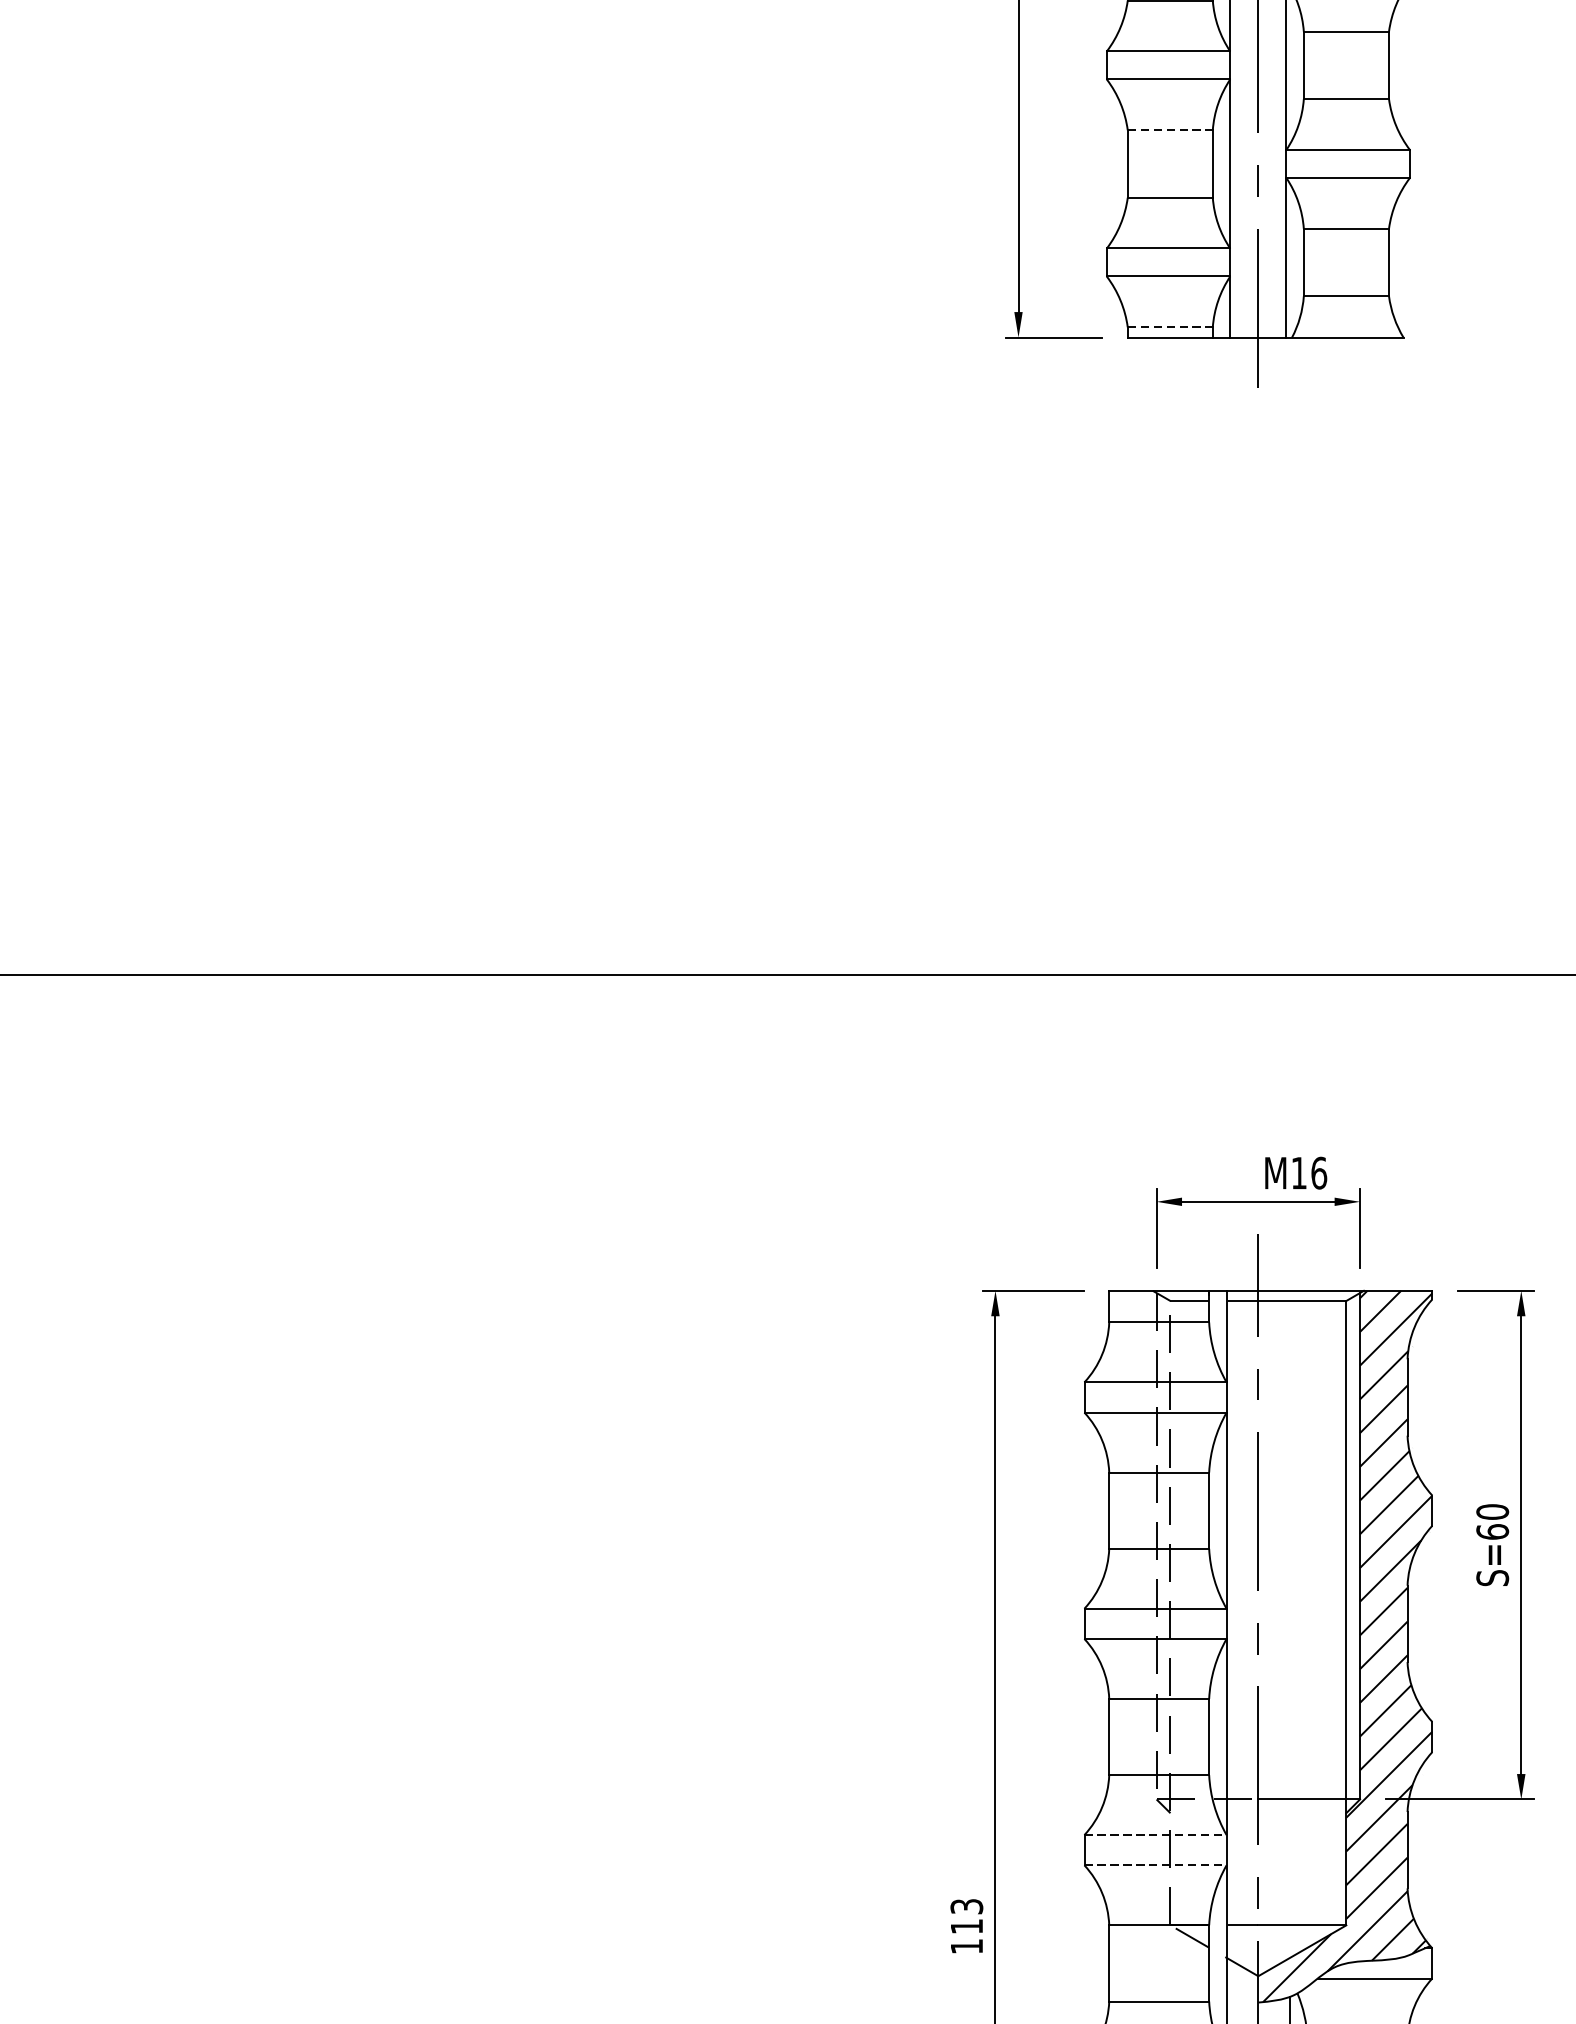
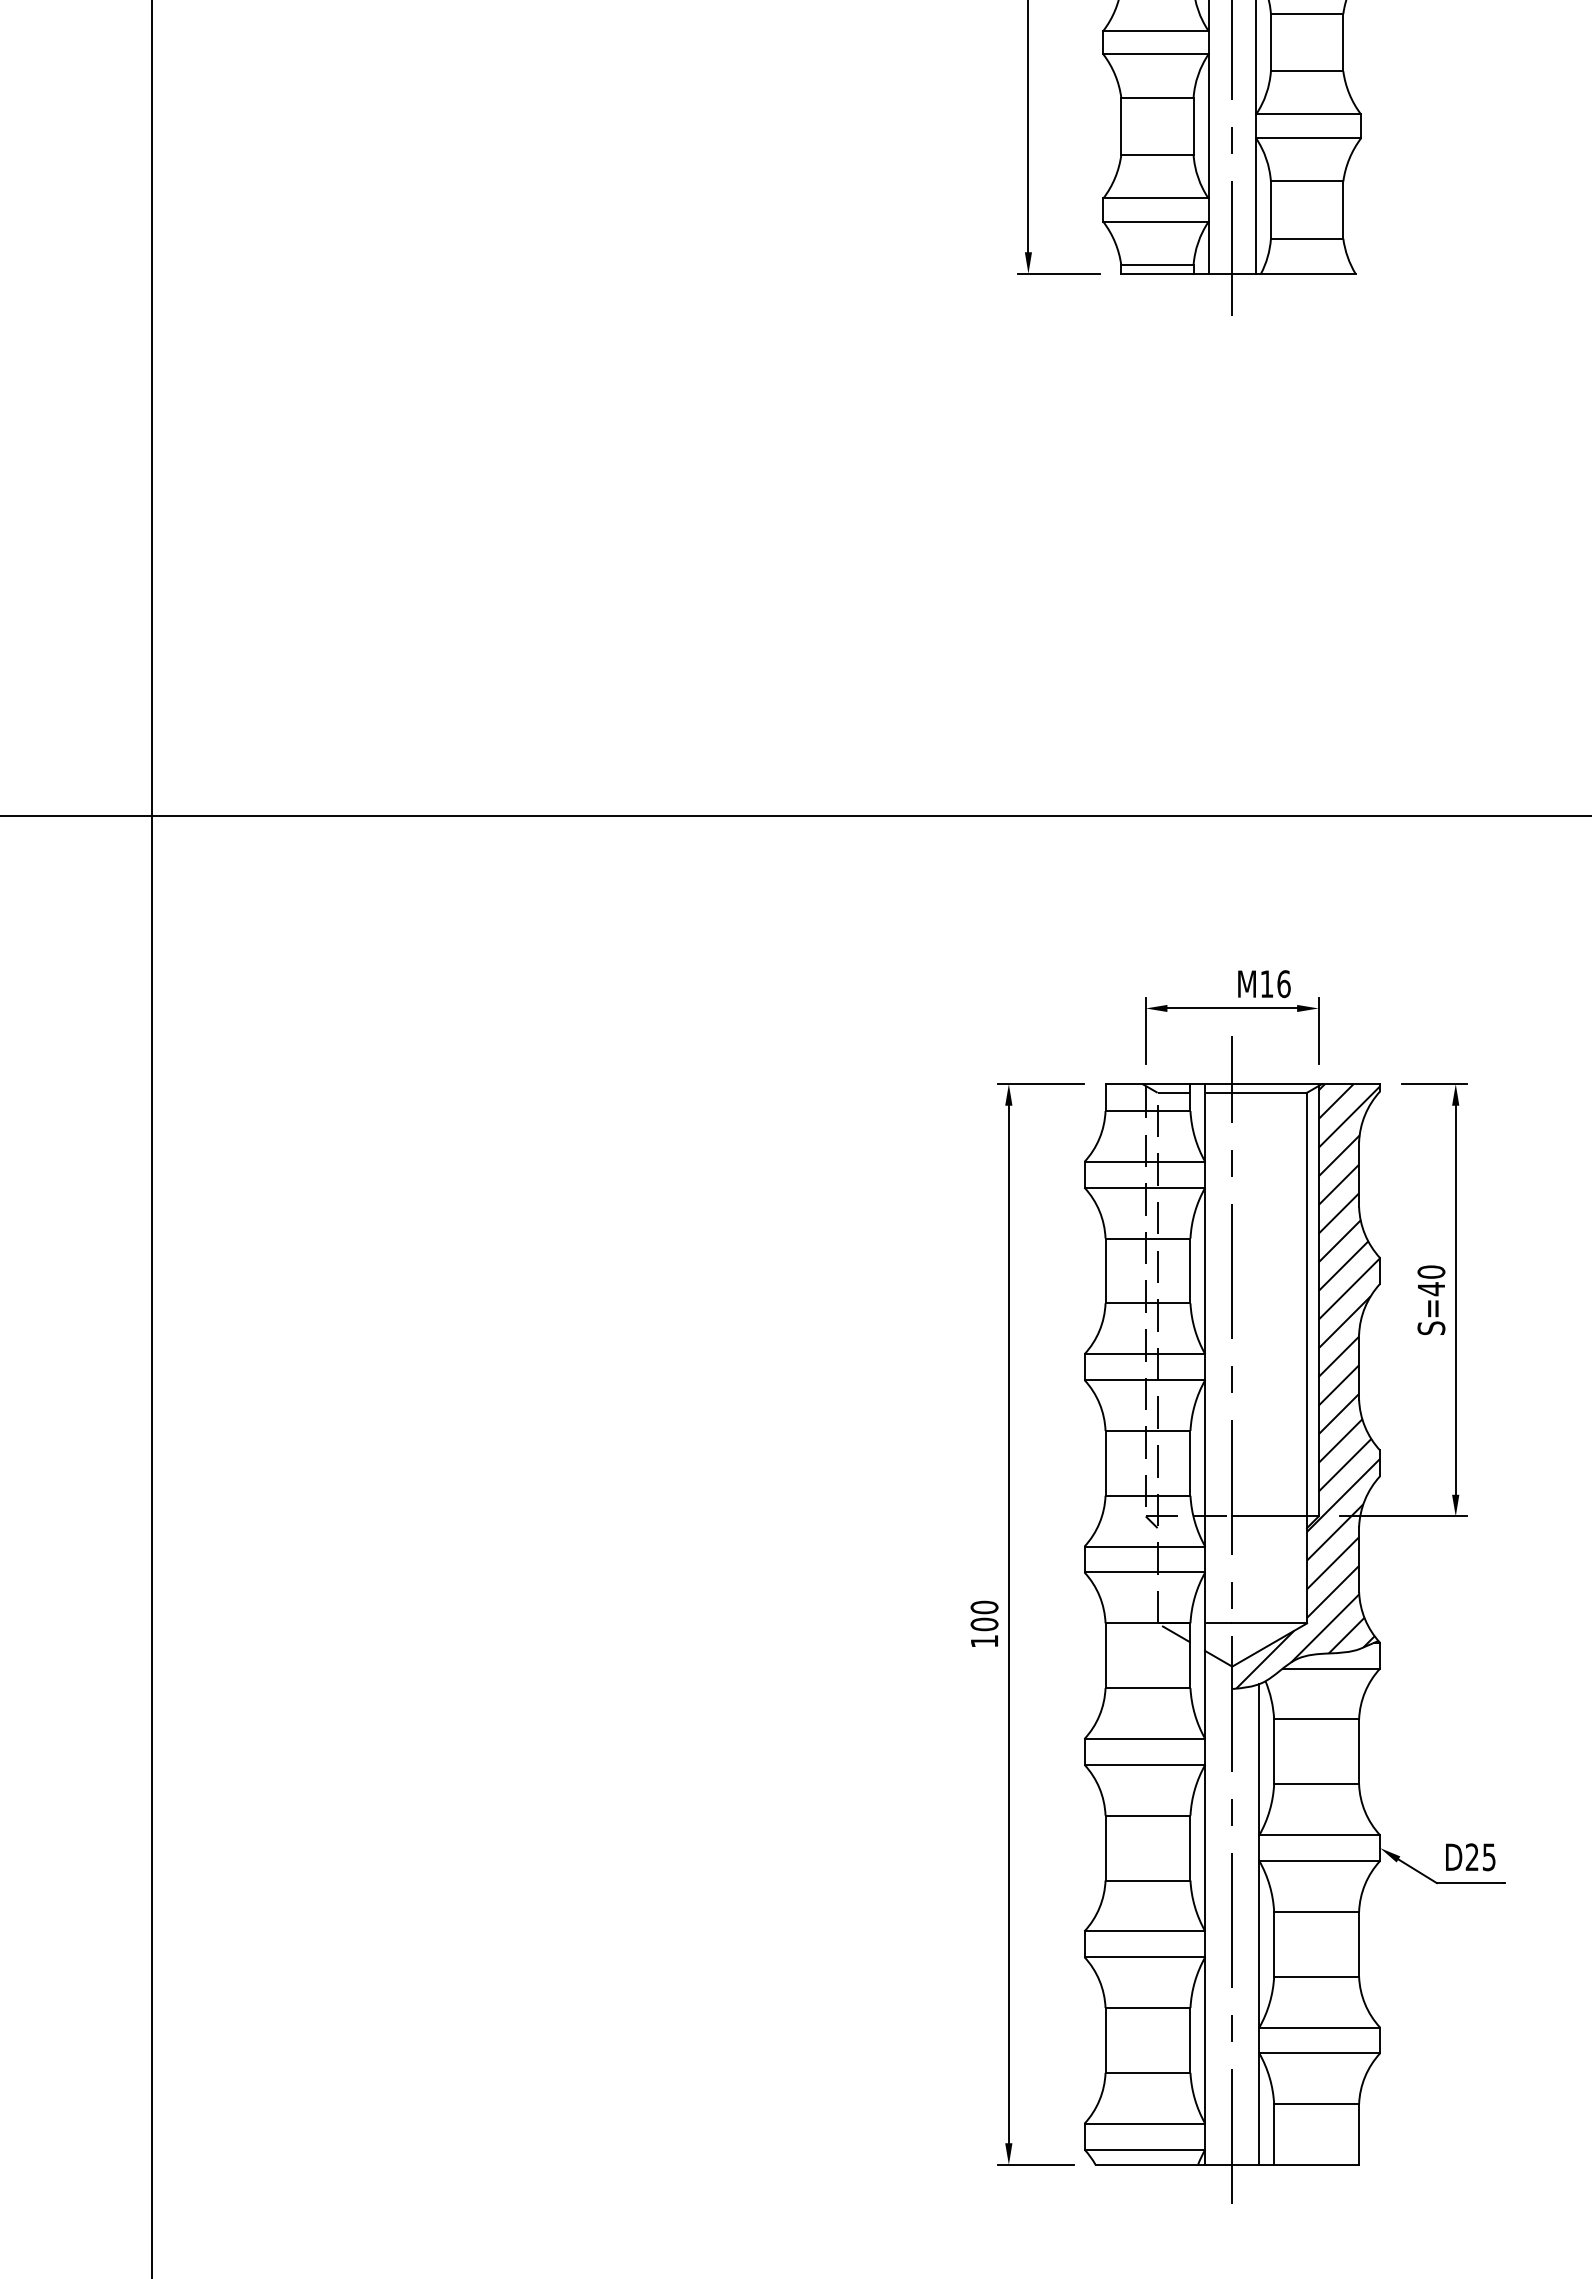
line: (1170, 129) -> (1157, 97), dashed -> solid
line: (1170, 327) -> (1157, 265), dashed -> solid
text: (1492, 1532) -> (1431, 1289), S=60 -> S=40
line: (1156, 1834) -> (1145, 1546), dashed -> solid
line: (1156, 1865) -> (1145, 1572), dashed -> solid
text: (966, 1916) -> (984, 1615), 113 -> 100

